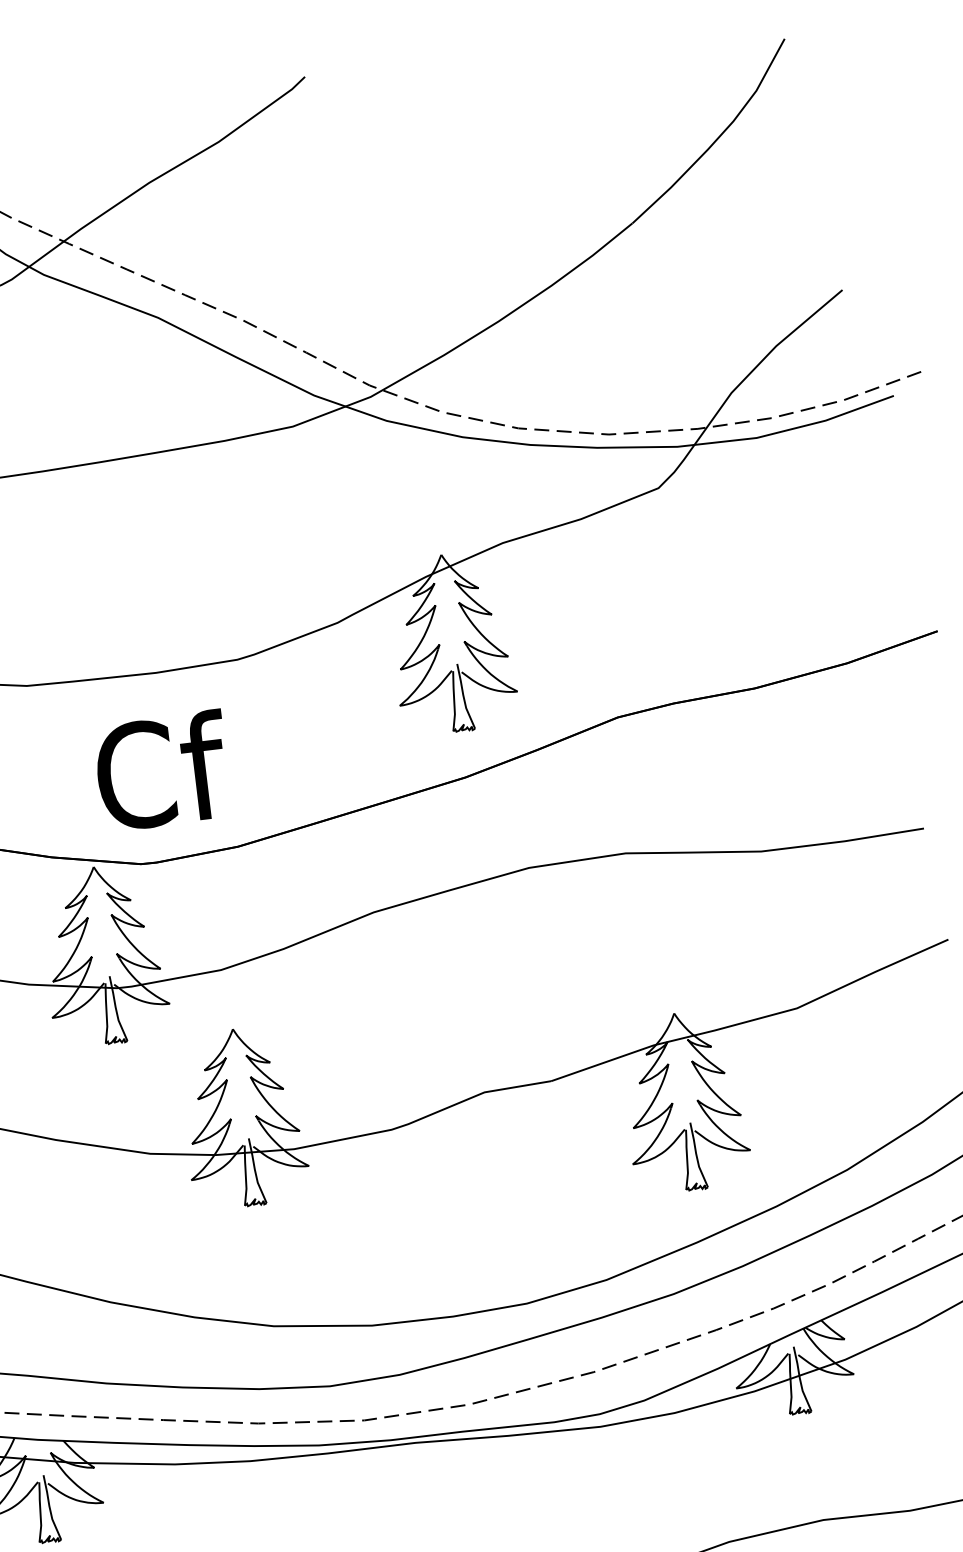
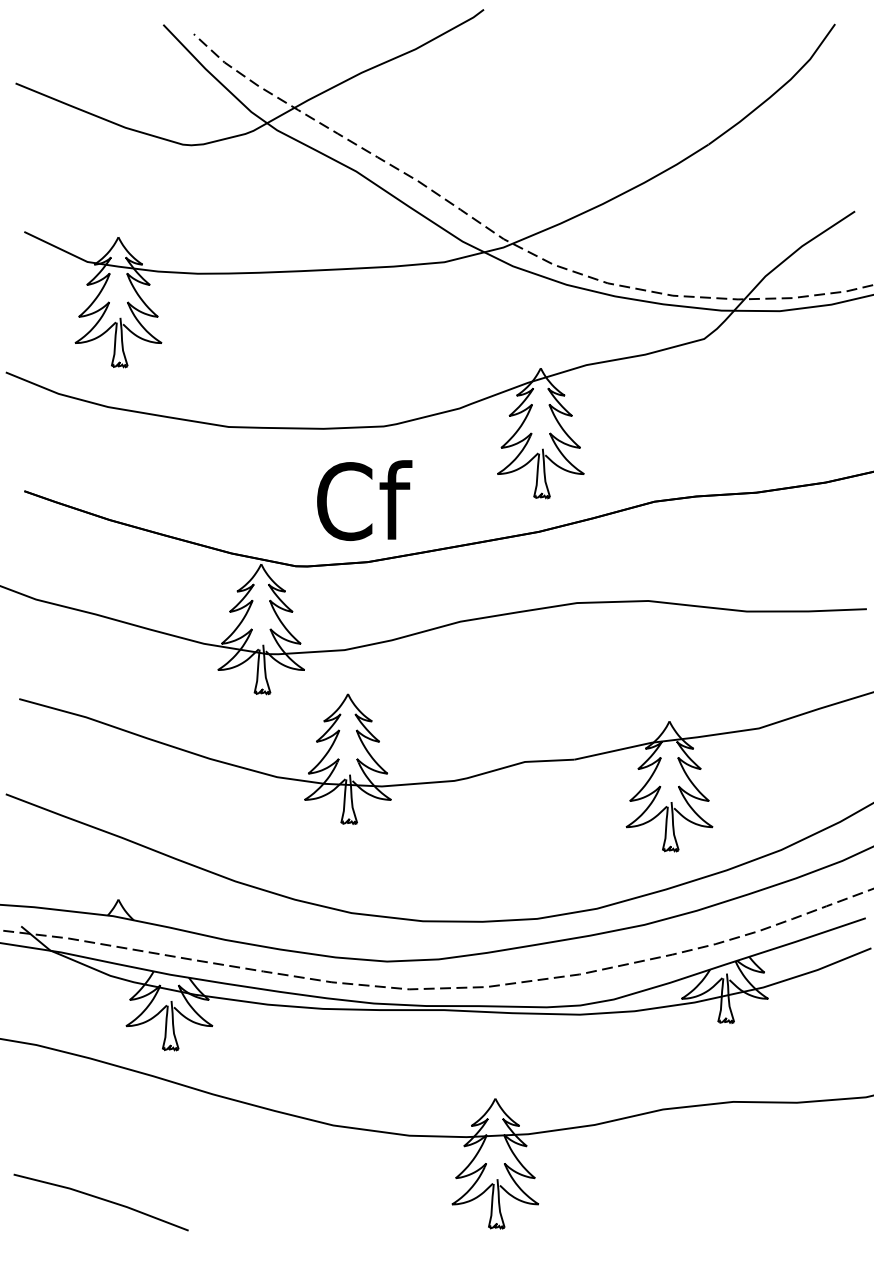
text: (162, 770) -> (364, 500), moved

